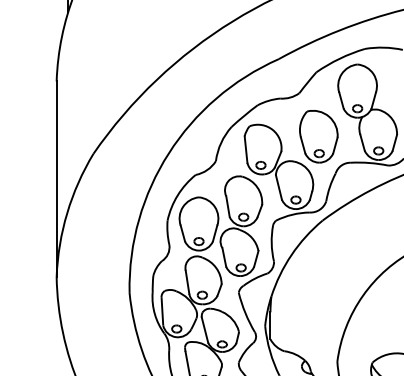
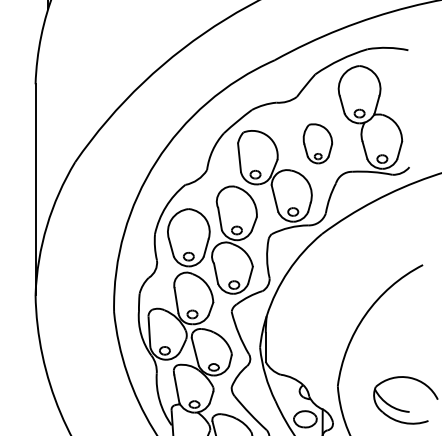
part: (318, 136) -> (317, 143), size x0.7

